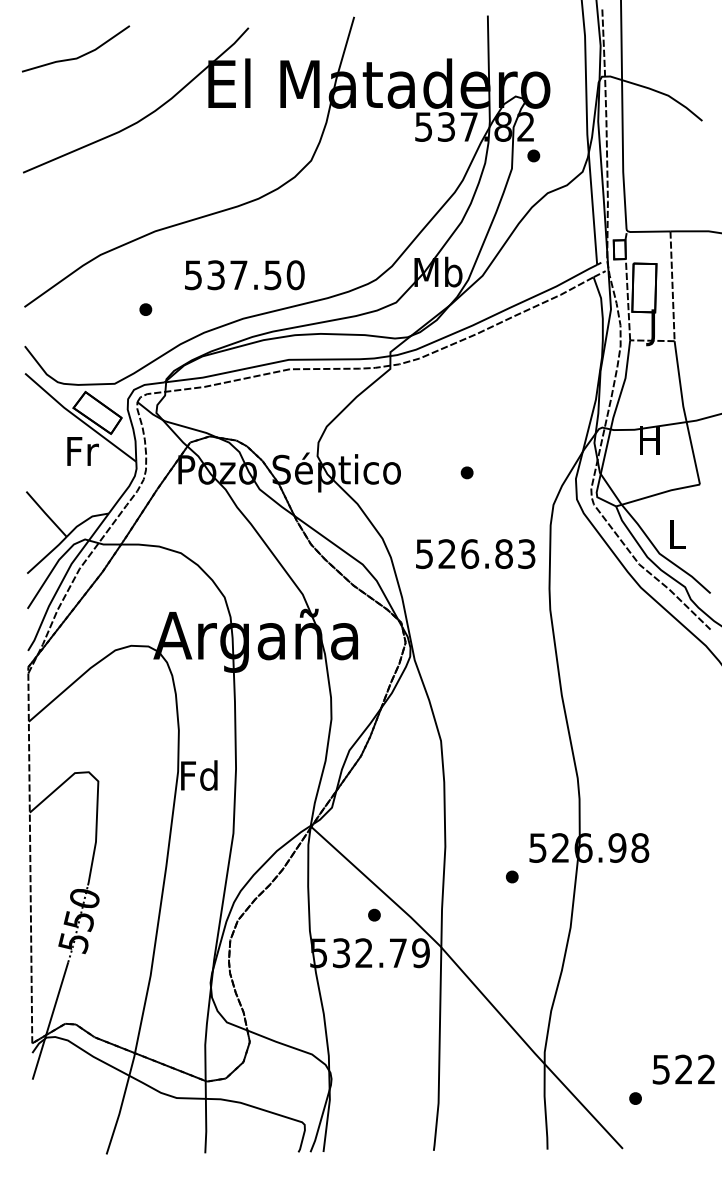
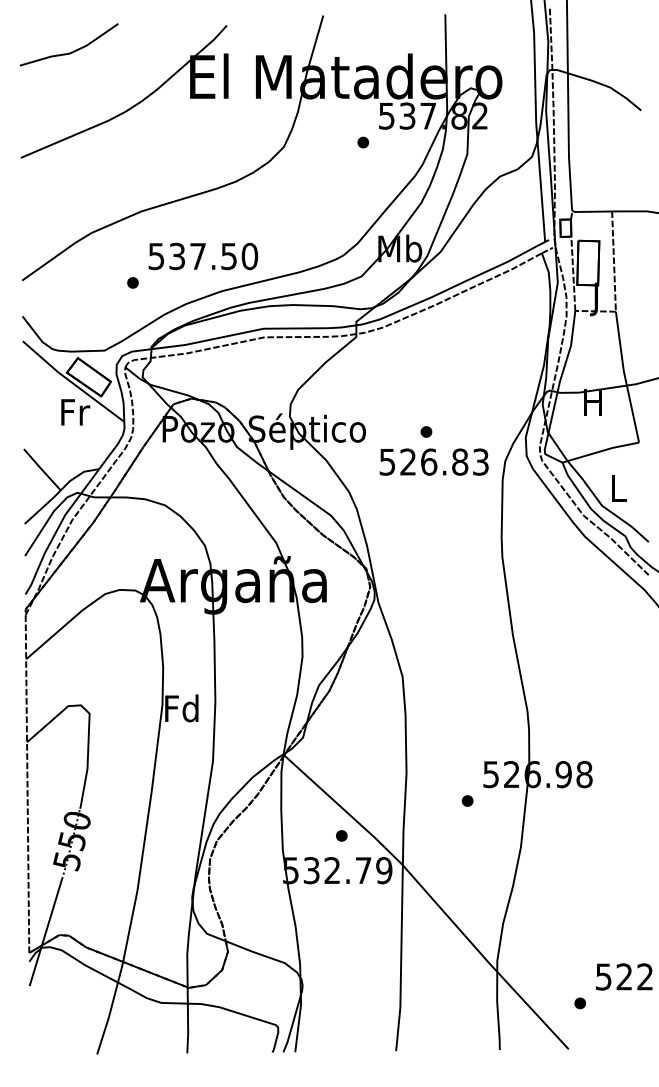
part: (534, 155) -> (363, 142), moved
text: (244, 275) -> (203, 256), moved
text: (474, 553) -> (433, 461), moved

